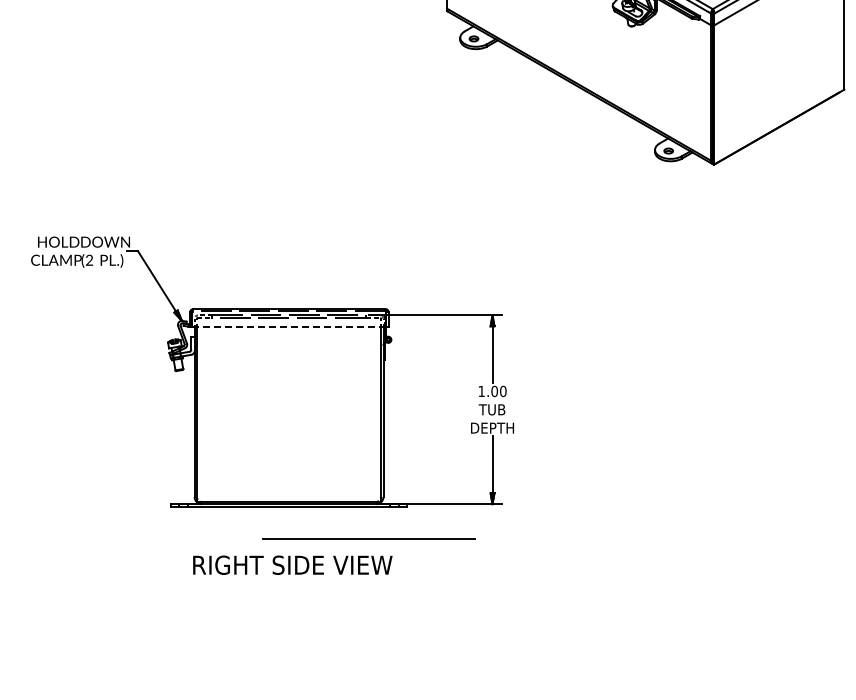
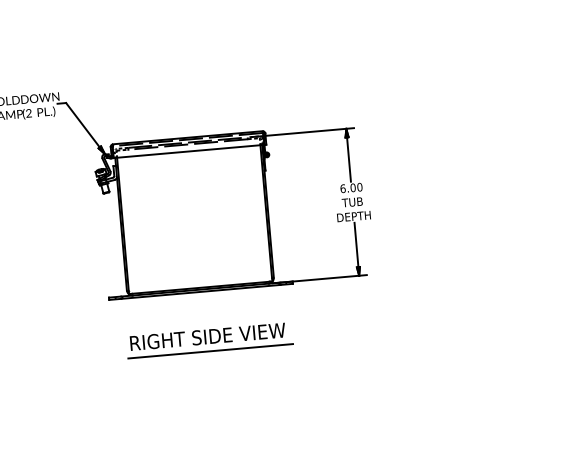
line: (289, 326) -> (189, 151), dashed -> solid
text: (481, 391) -> (342, 188), 1.00 -> 6.00
line: (368, 538) -> (210, 350), moved

